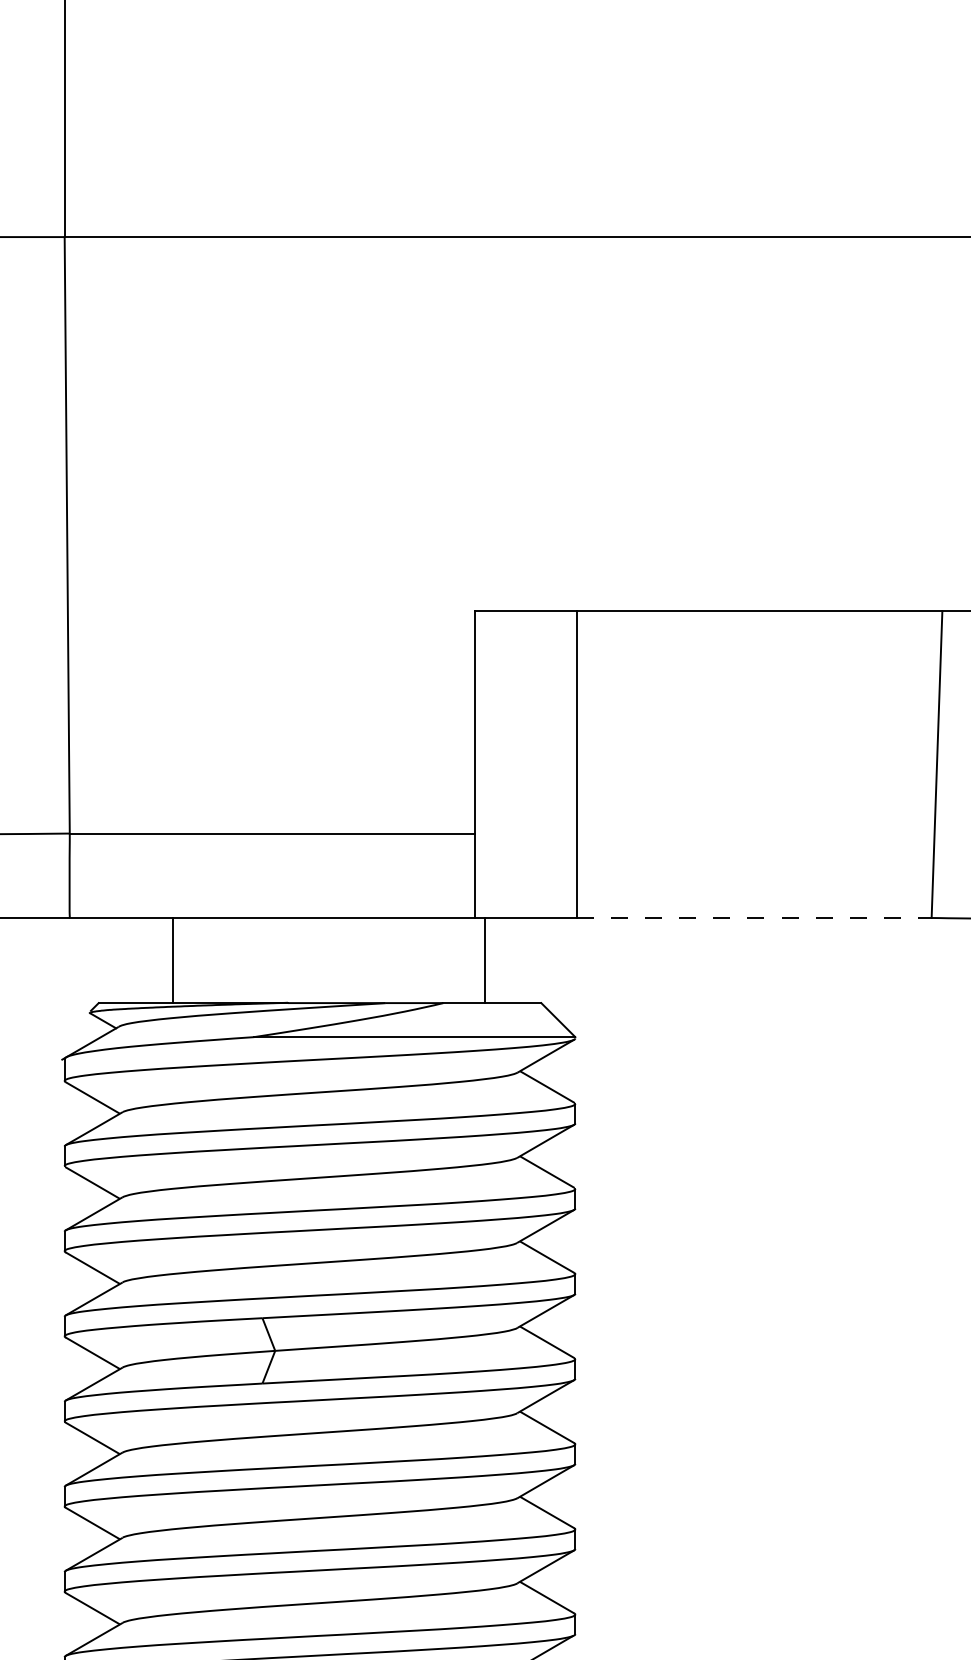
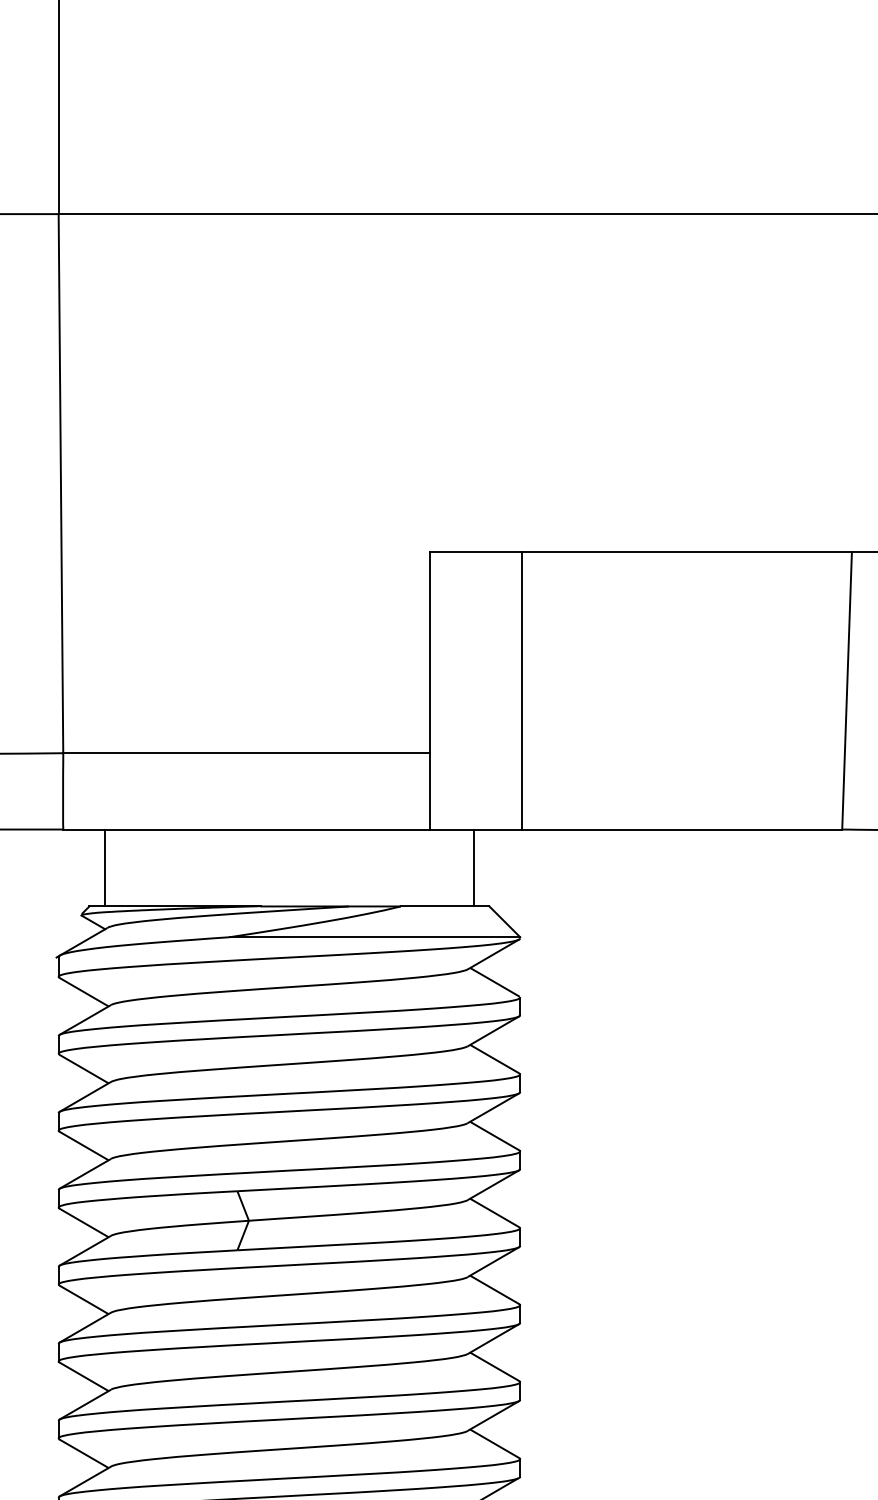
line: (754, 917) -> (682, 829), dashed -> solid
line: (172, 960) -> (104, 867), moved
line: (485, 960) -> (474, 867), moved

